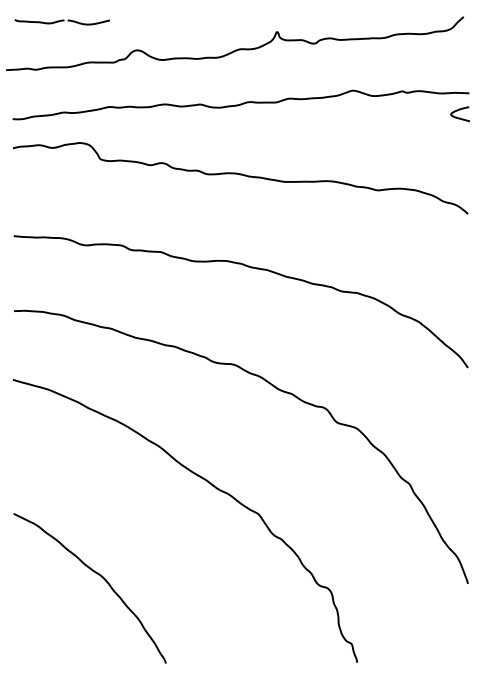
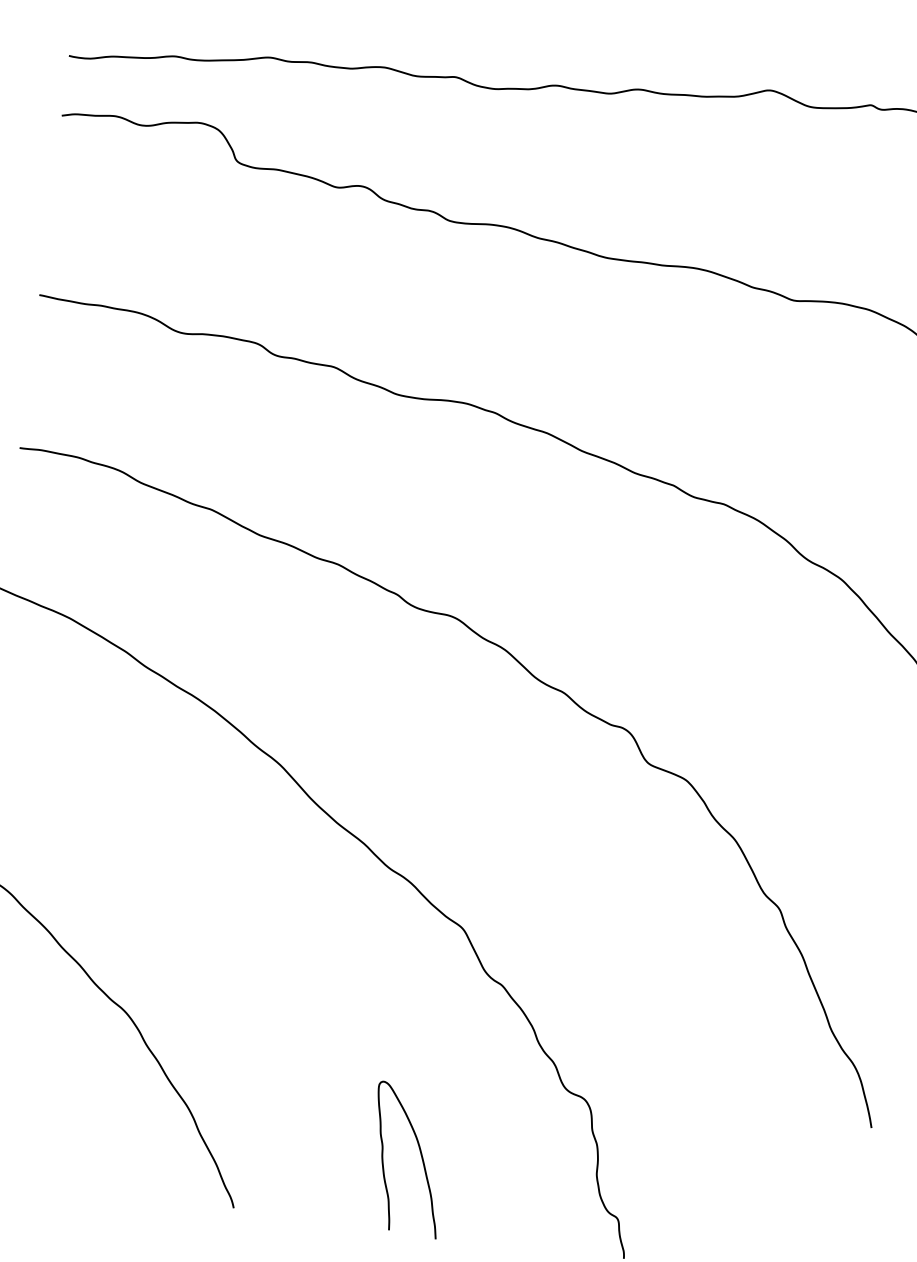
curve: (252, 627) -> (419, 1158), added

